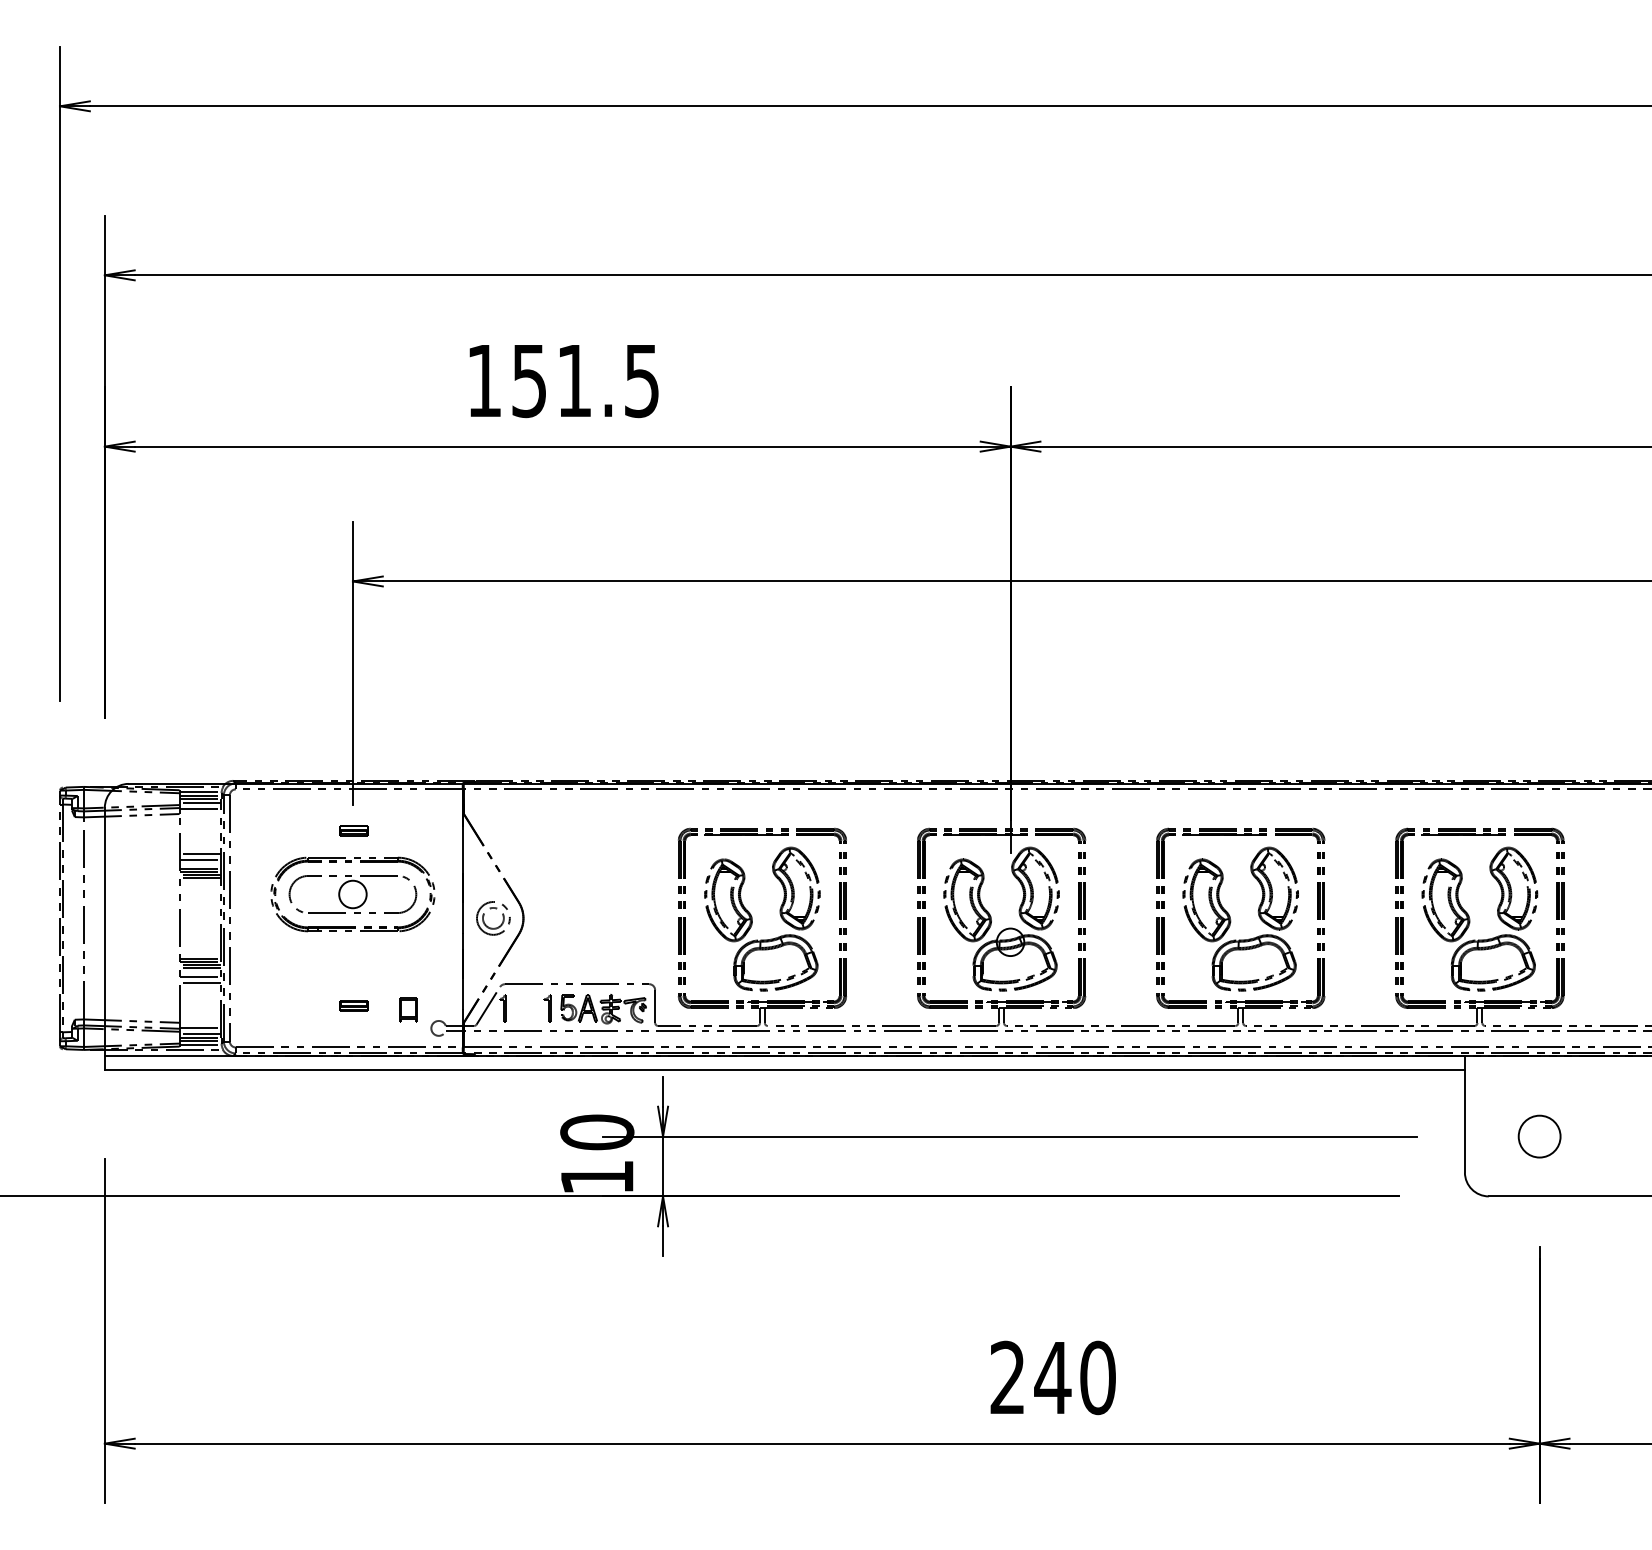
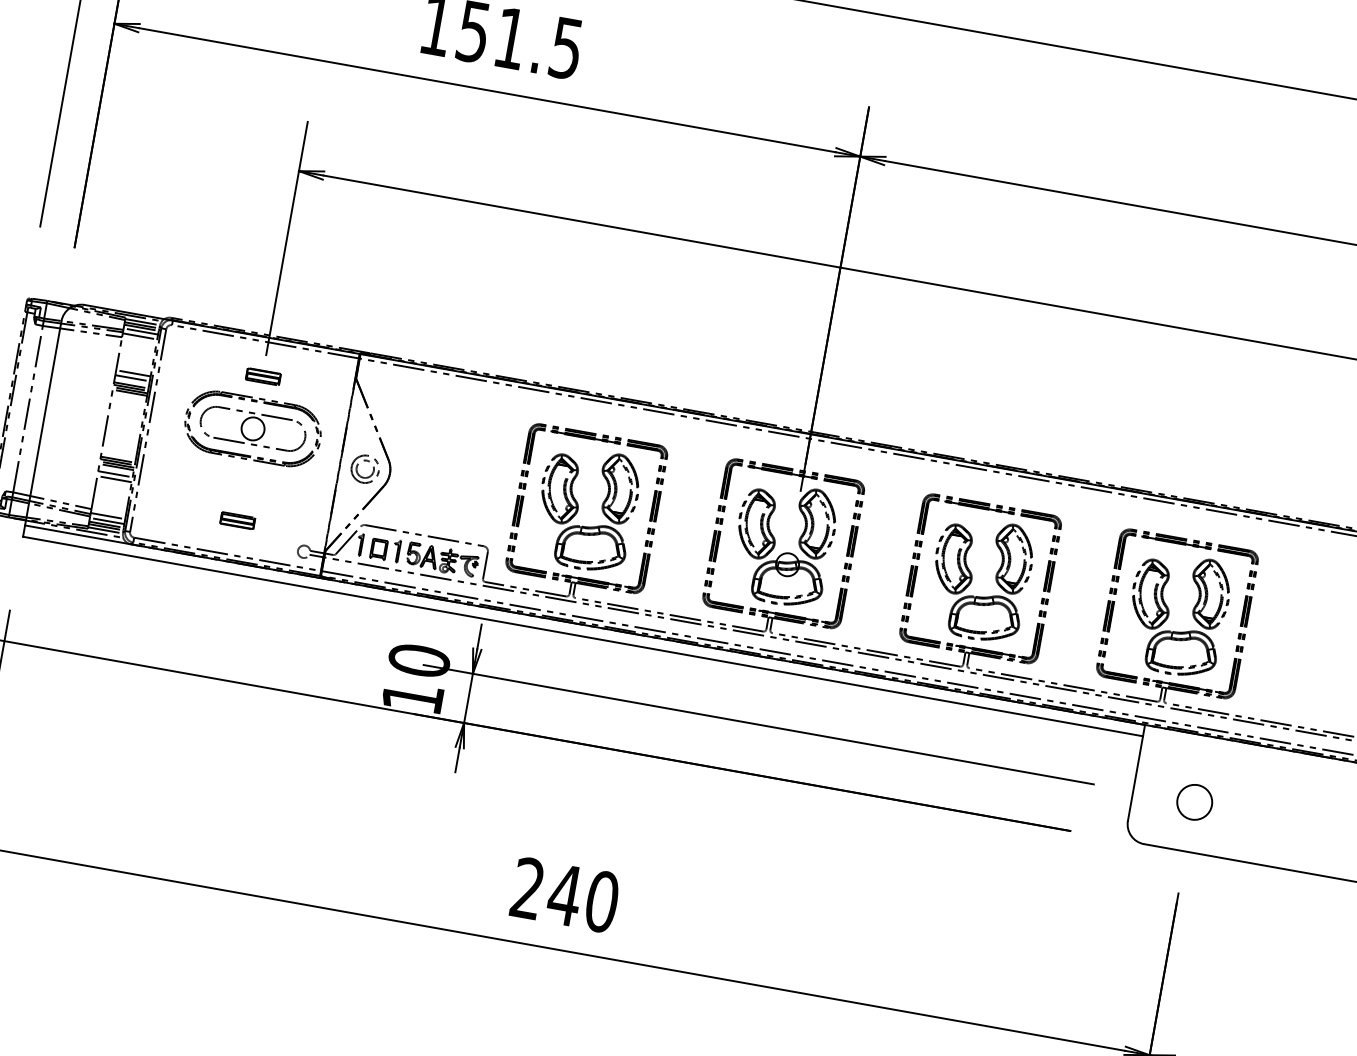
part: (353, 830) -> (262, 376), size x1.43
part: (353, 1005) -> (237, 520), size x1.43
part: (408, 1009) -> (379, 549), moved
text: (1052, 1377) -> (564, 894), moved

